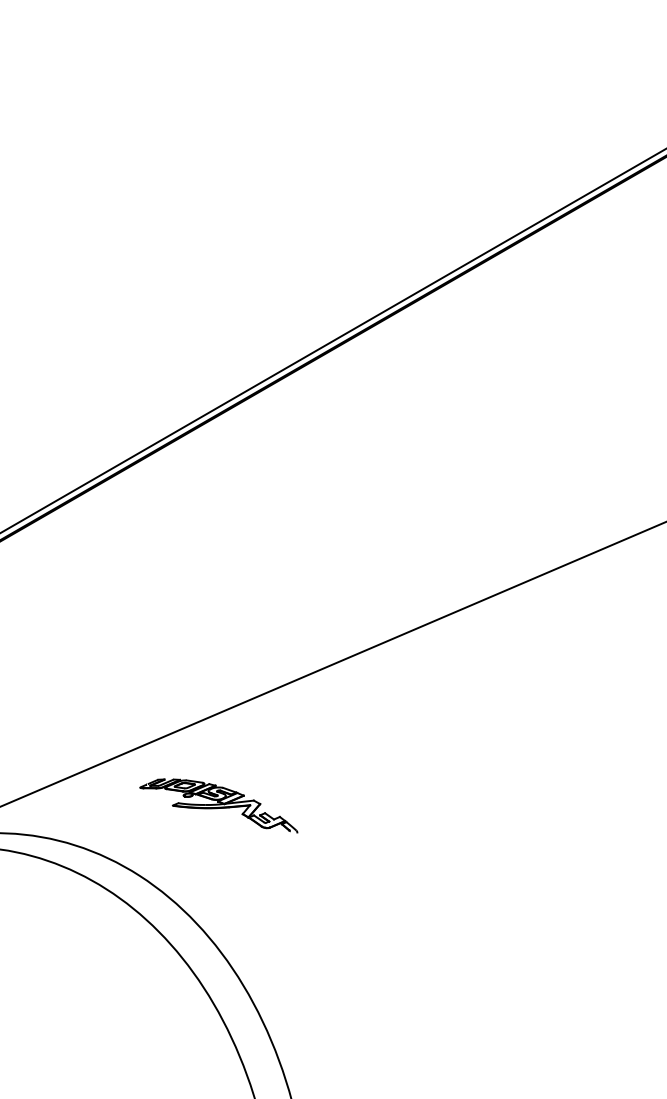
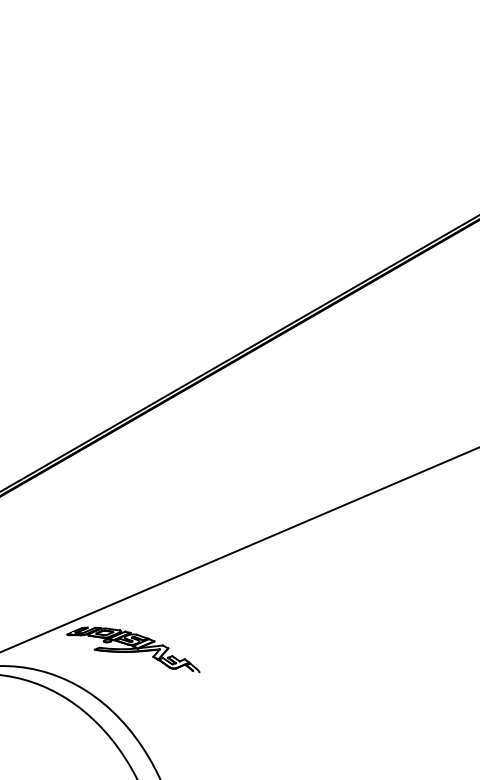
part: (218, 805) -> (133, 649), size x1.43

